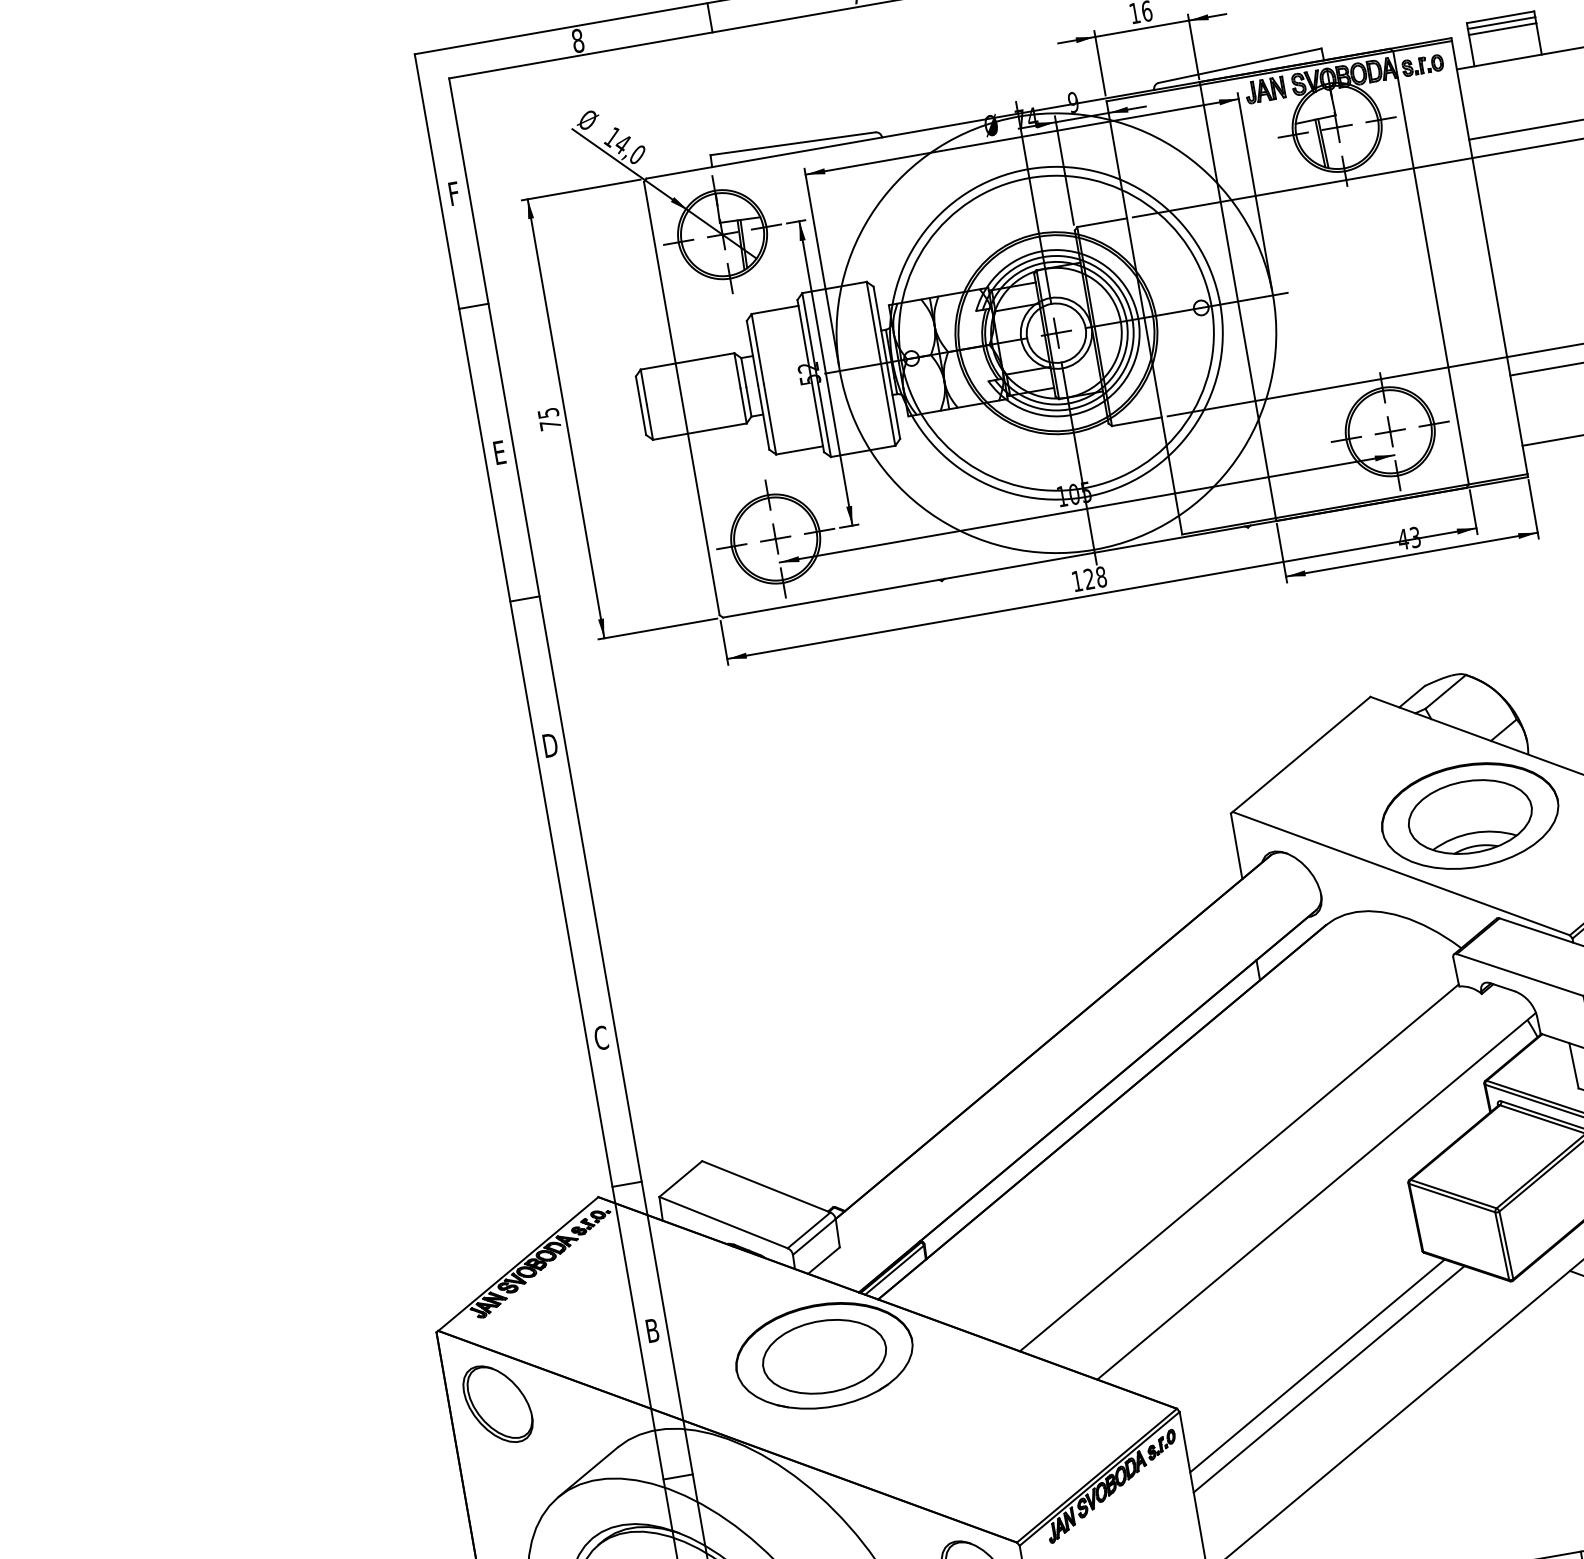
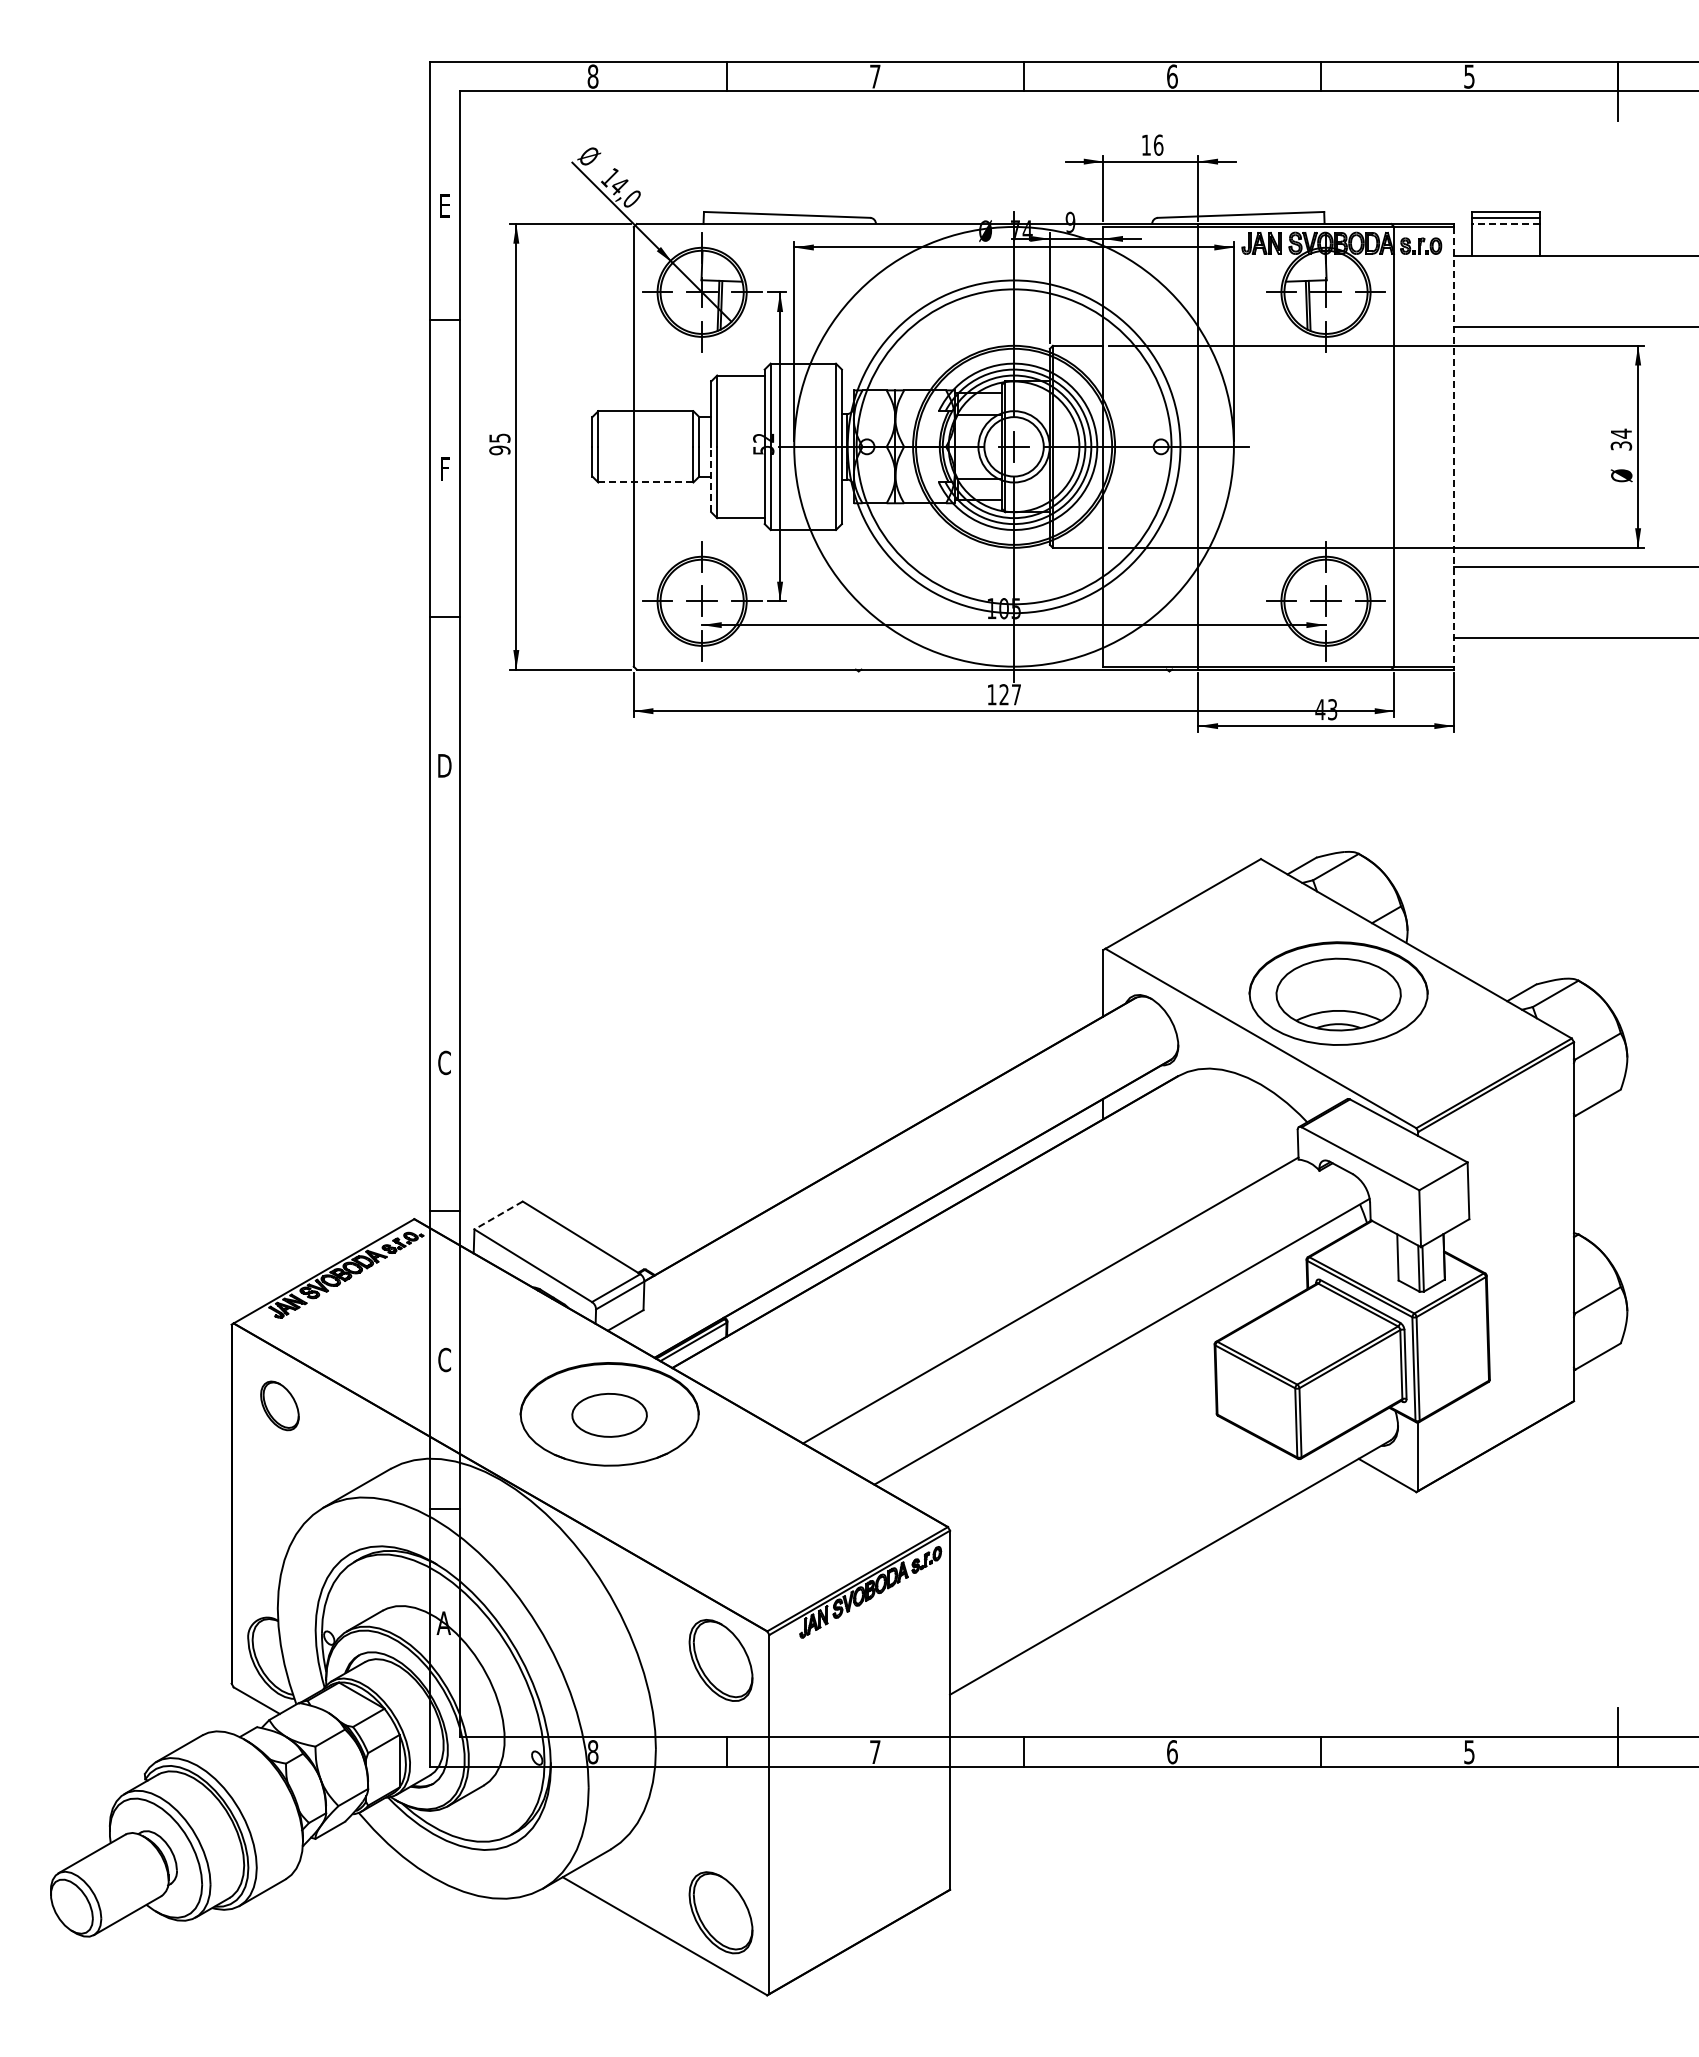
line: (1502, 28) -> (1505, 223), solid -> dashed
text: (455, 195) -> (445, 207), F -> E
line: (1489, 257) -> (1453, 446), solid -> dashed
line: (763, 417) -> (711, 479), solid -> dashed
text: (550, 425) -> (499, 450), 75 -> 95
line: (699, 431) -> (645, 482), solid -> dashed
text: (499, 452) -> (444, 468), E -> F
text: (1101, 576) -> (1016, 694), 128 -> 127
line: (680, 1179) -> (498, 1215), solid -> dashed
text: (652, 1330) -> (444, 1359), B -> C
part: (824, 1357) -> (609, 1415), size x0.6
line: (1317, 1365) -> (1093, 1508), removed
line: (1328, 1379) -> (1102, 1524), removed
part: (497, 1403) -> (279, 1405), size x0.6

